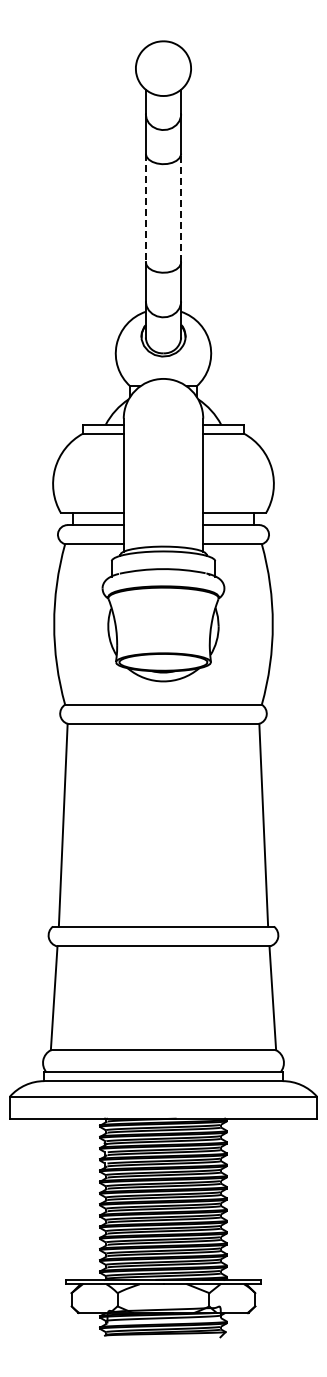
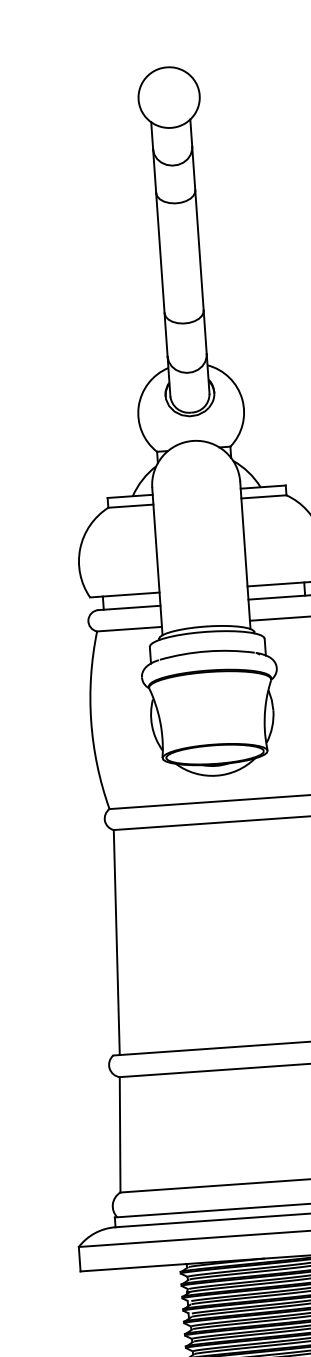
line: (181, 207) -> (199, 249), dashed -> solid
line: (145, 208) -> (160, 253), dashed -> solid

